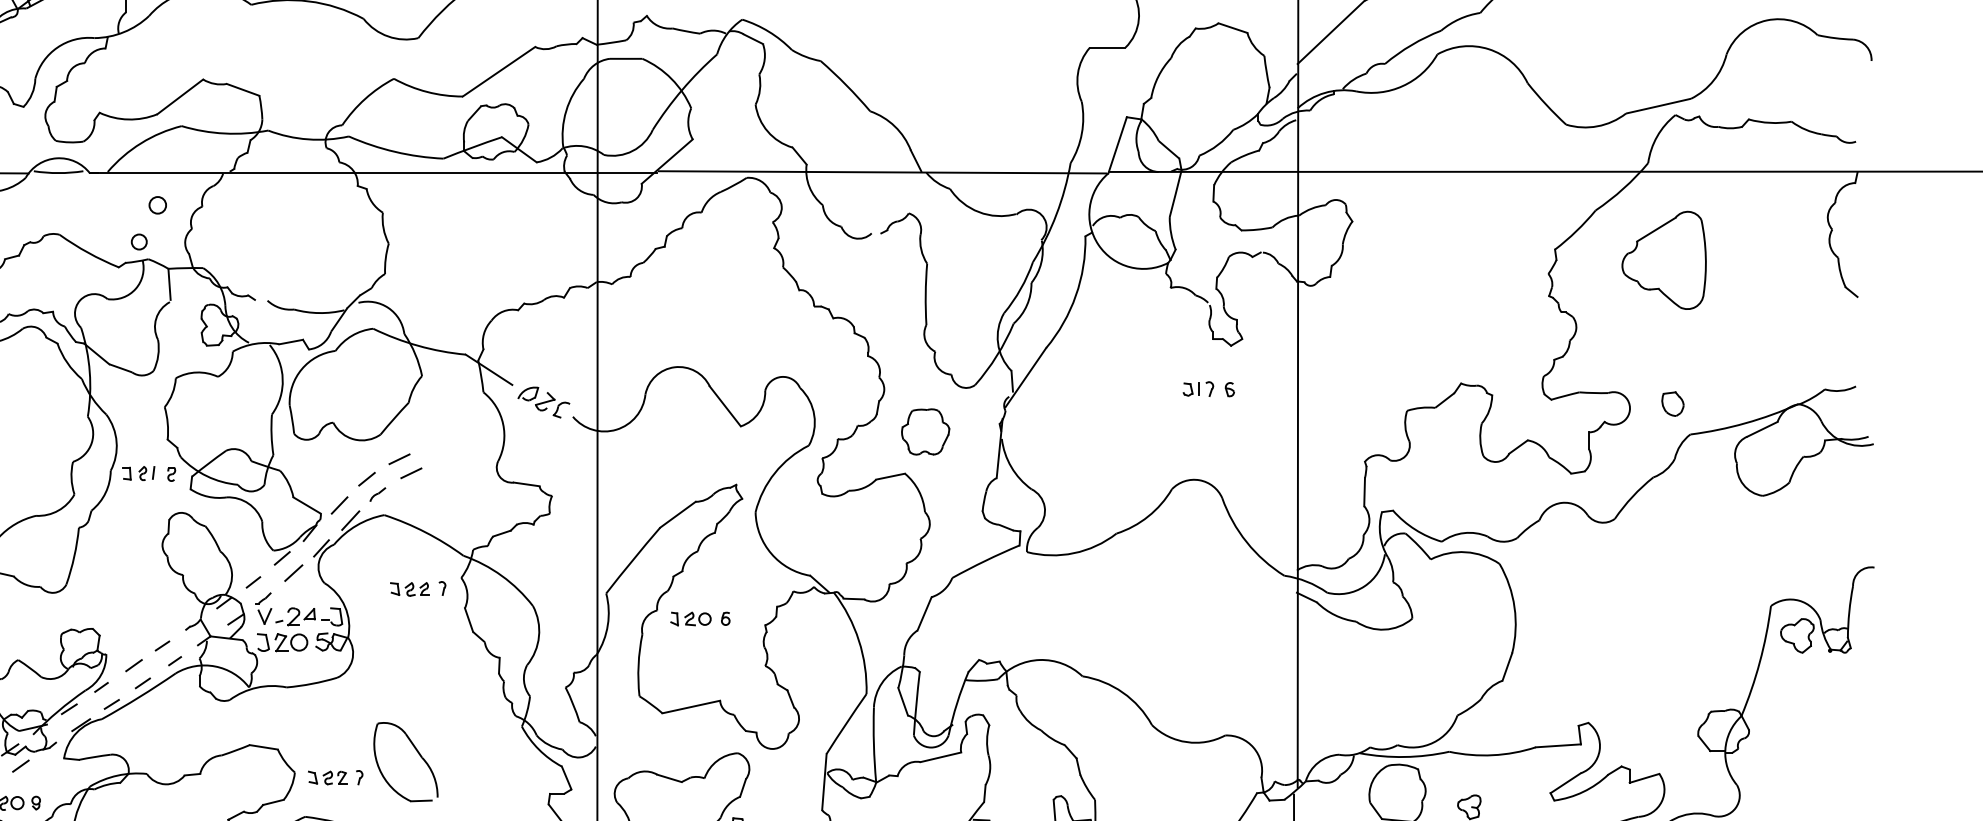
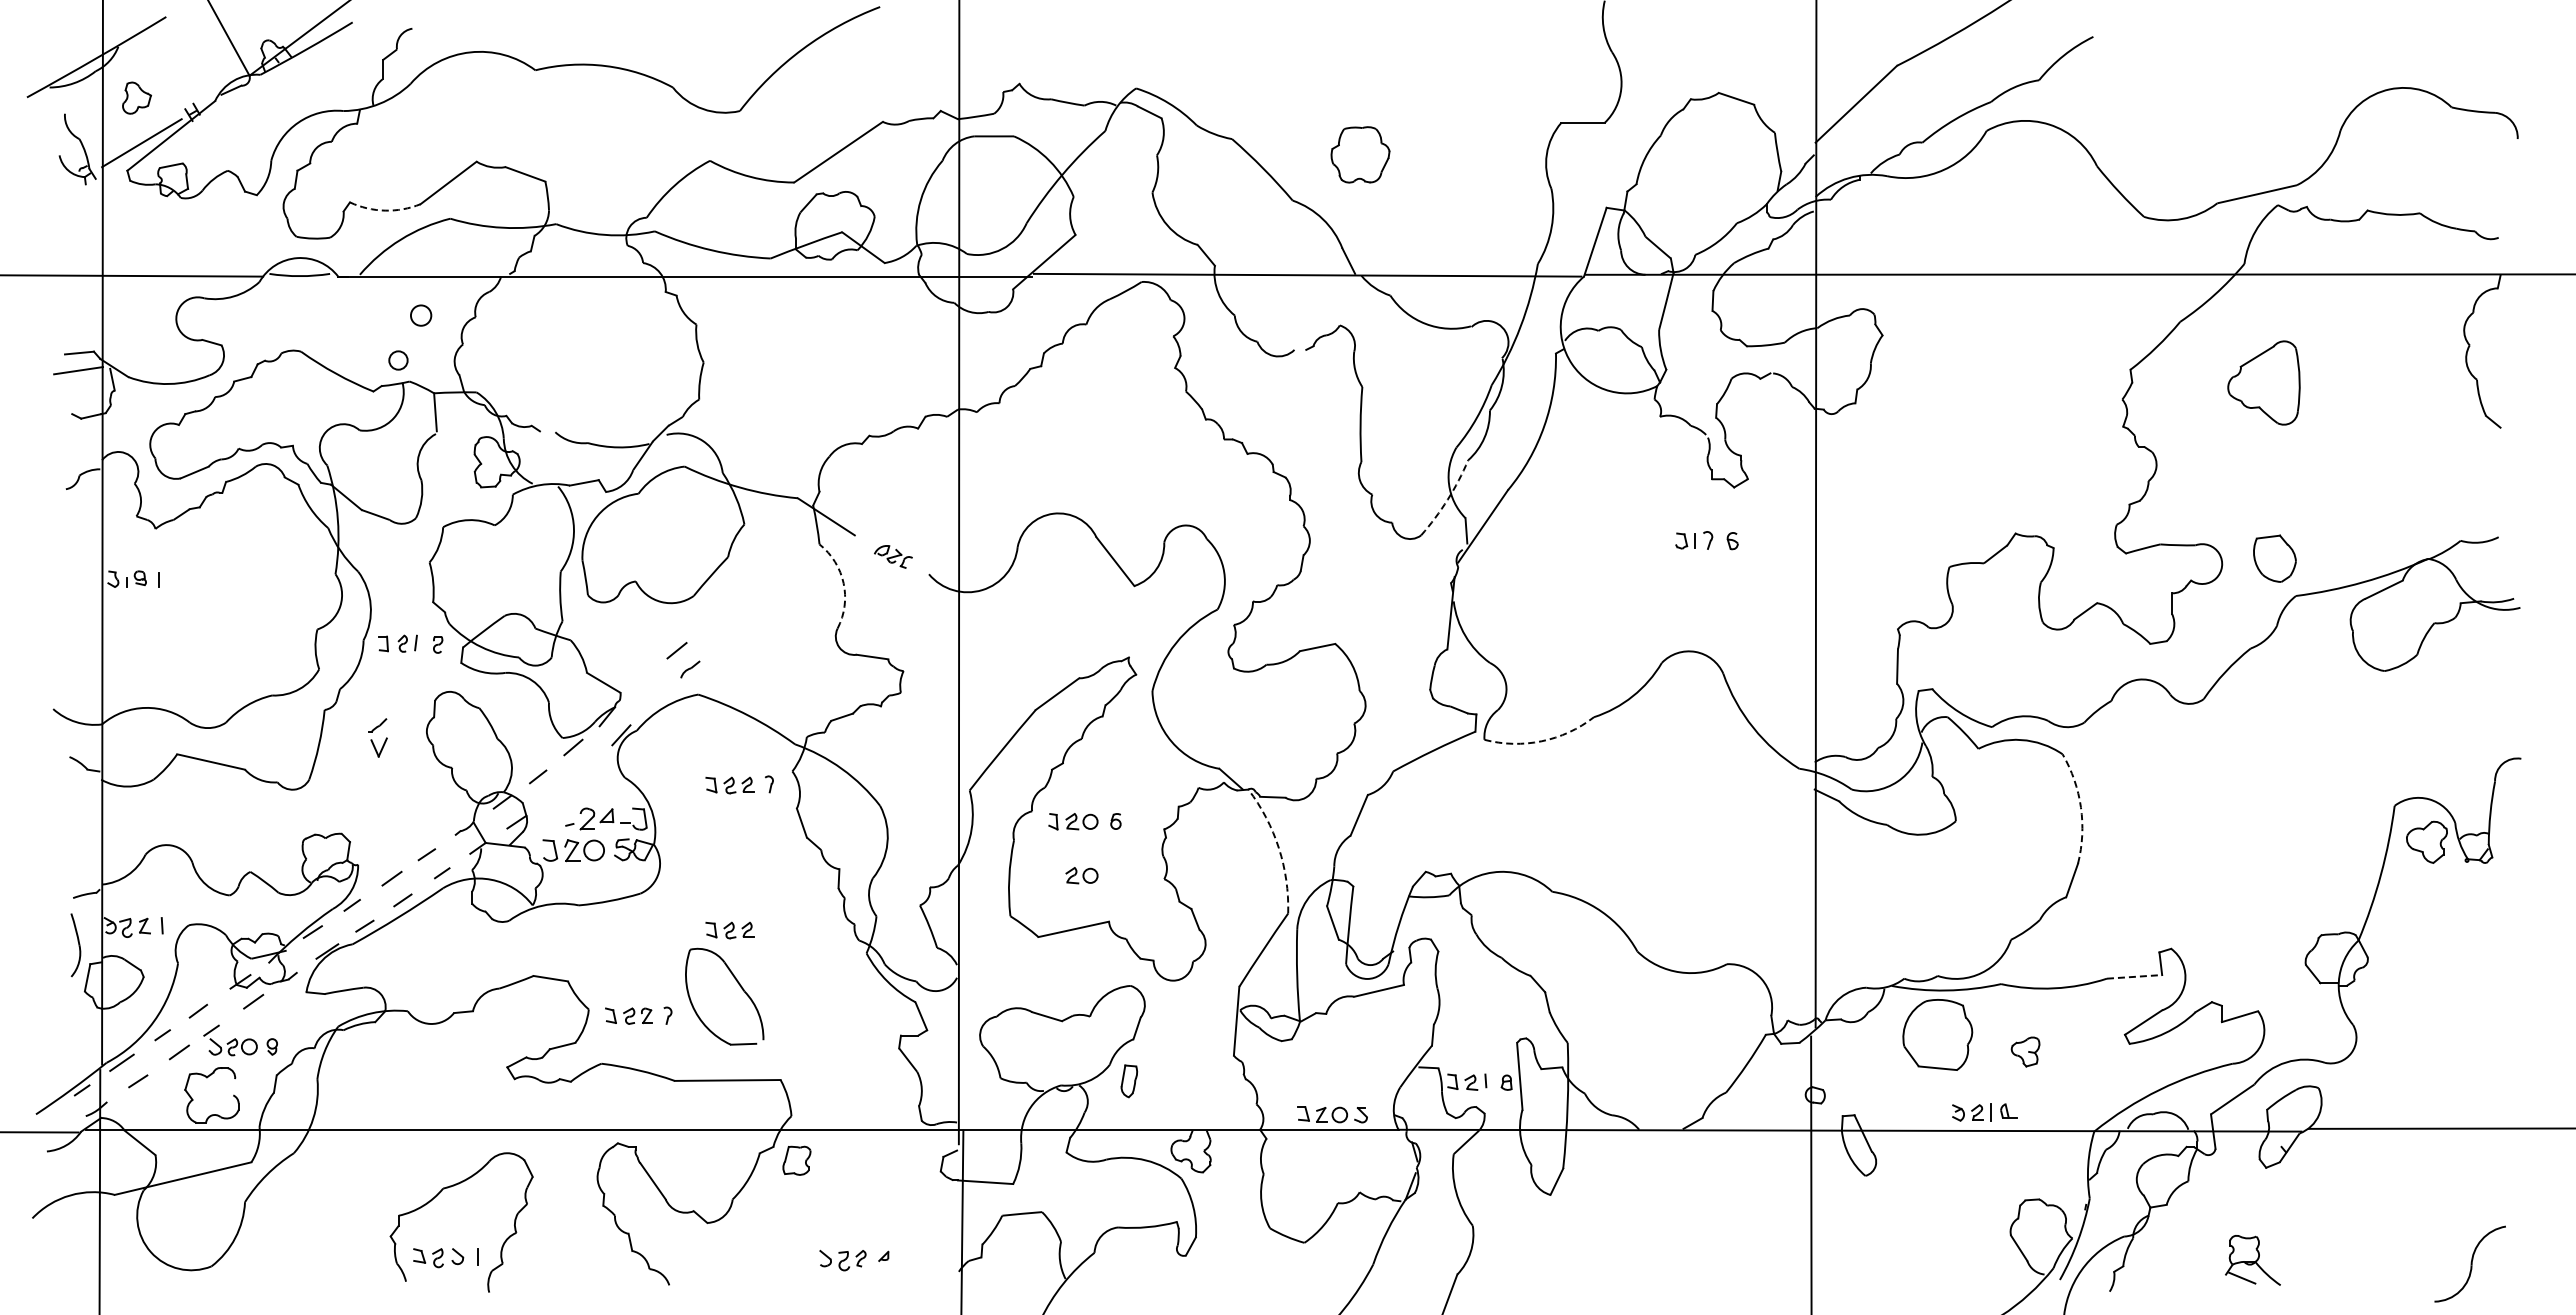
arc: (128, 119) -> (385, 210), solid -> dashed
part: (1663, 260) -> (2263, 382), size x0.7
arc: (996, 355) -> (1447, 499), solid -> dashed
part: (543, 402) -> (893, 556), size x0.6
part: (1672, 403) -> (2274, 558), size x1.6
arc: (503, 424) -> (843, 583), solid -> dashed
part: (925, 431) -> (1360, 154), moved
line: (399, 459) -> (716, 626), removed
line: (411, 473) -> (731, 643), removed
line: (339, 505) -> (643, 682), removed
line: (350, 520) -> (656, 701), removed
arc: (1073, 553) -> (1541, 741), solid -> dashed
line: (293, 573) -> (587, 765), removed
arc: (1514, 607) -> (2080, 807), solid -> dashed
part: (263, 608) -> (377, 737), moved
arc: (858, 640) -> (1278, 848), solid -> dashed
part: (697, 662) -> (1081, 875), added
part: (409, 707) -> (729, 930), added
line: (1558, 745) -> (2134, 976), solid -> dashed

